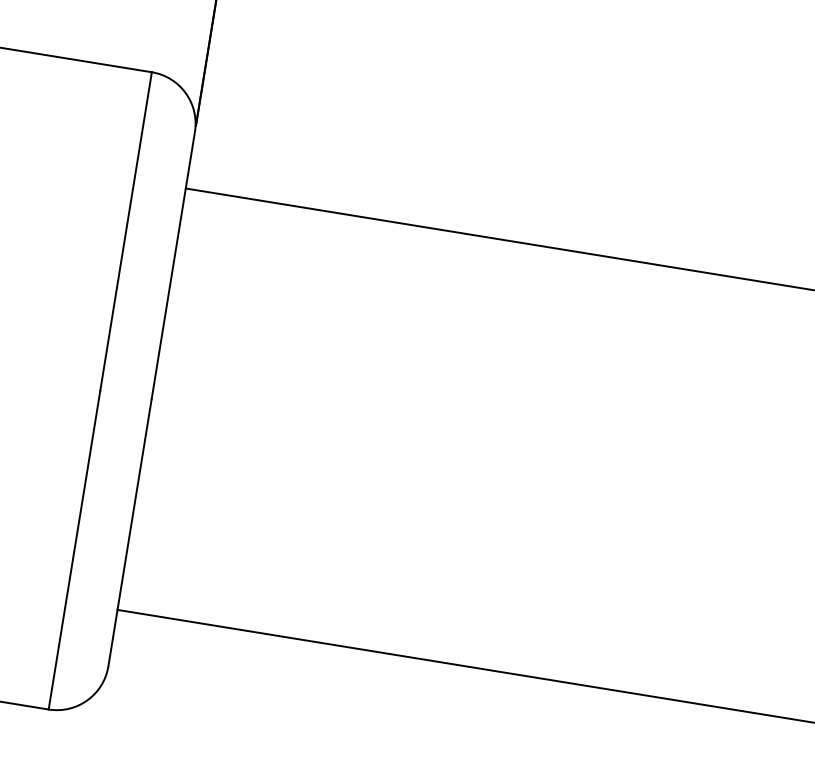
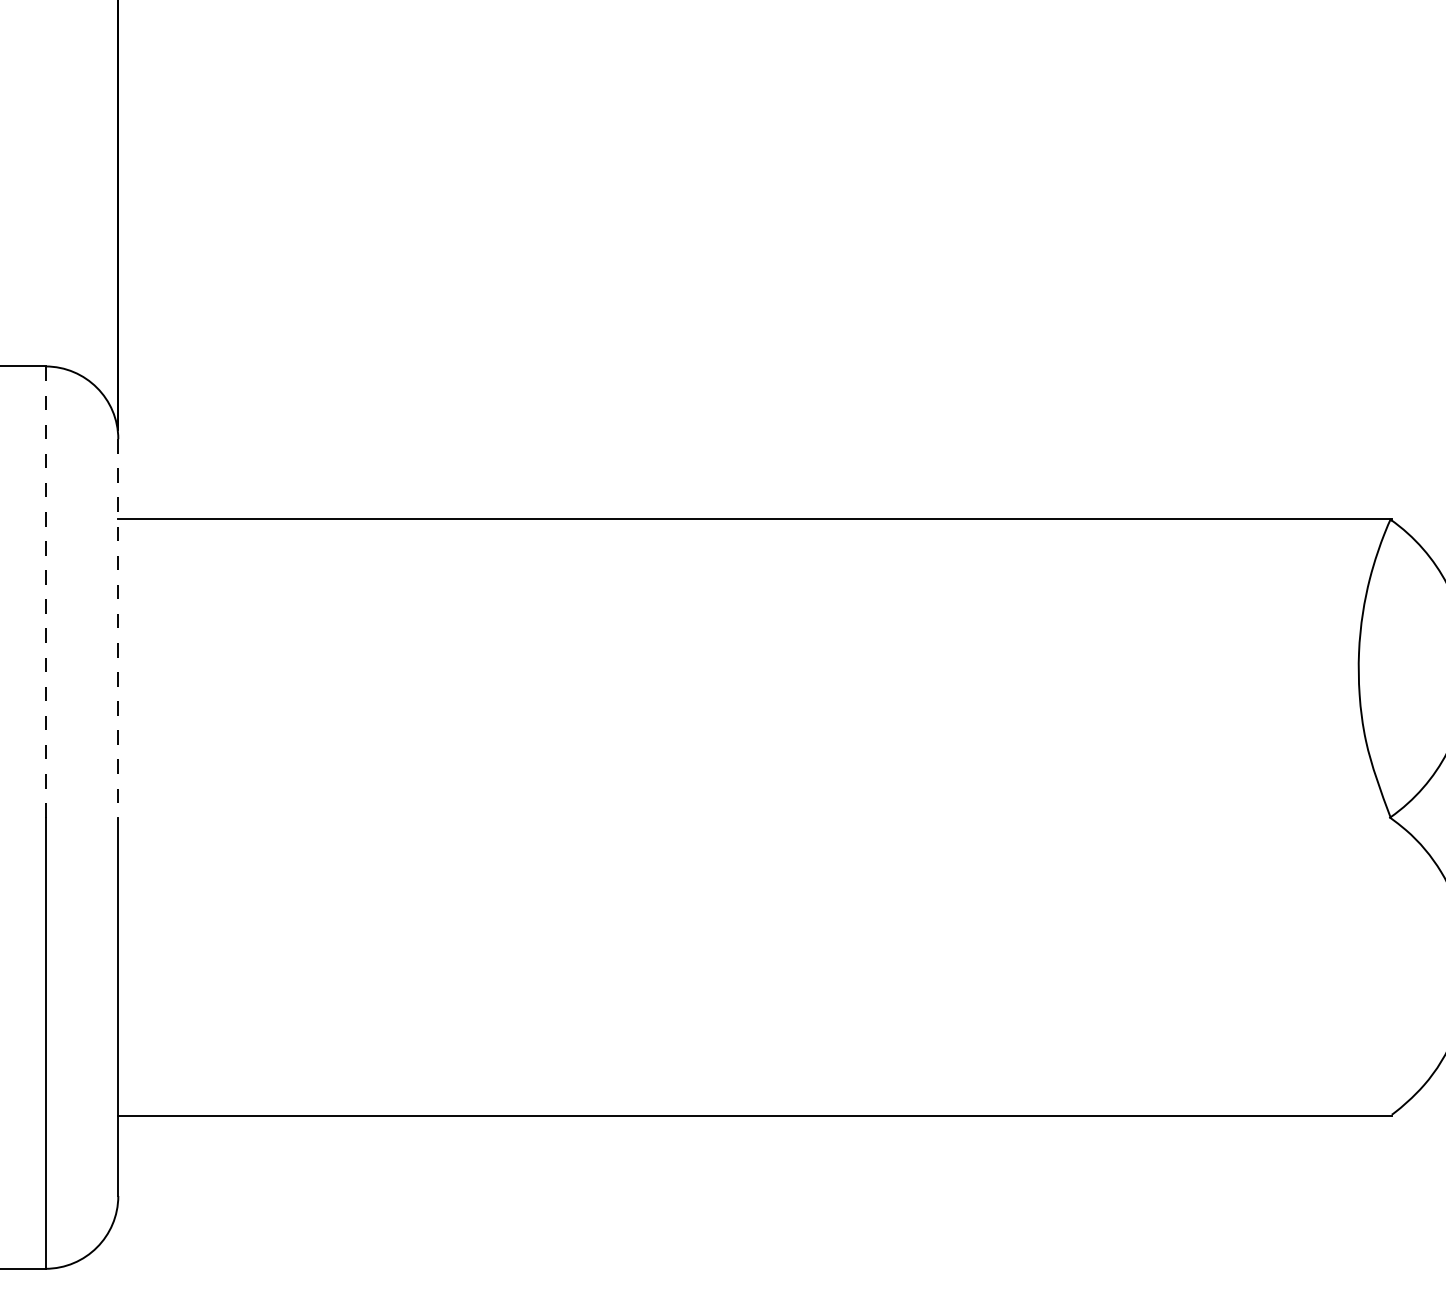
line: (125, 231) -> (45, 592), solid -> dashed
line: (173, 265) -> (118, 628), solid -> dashed

